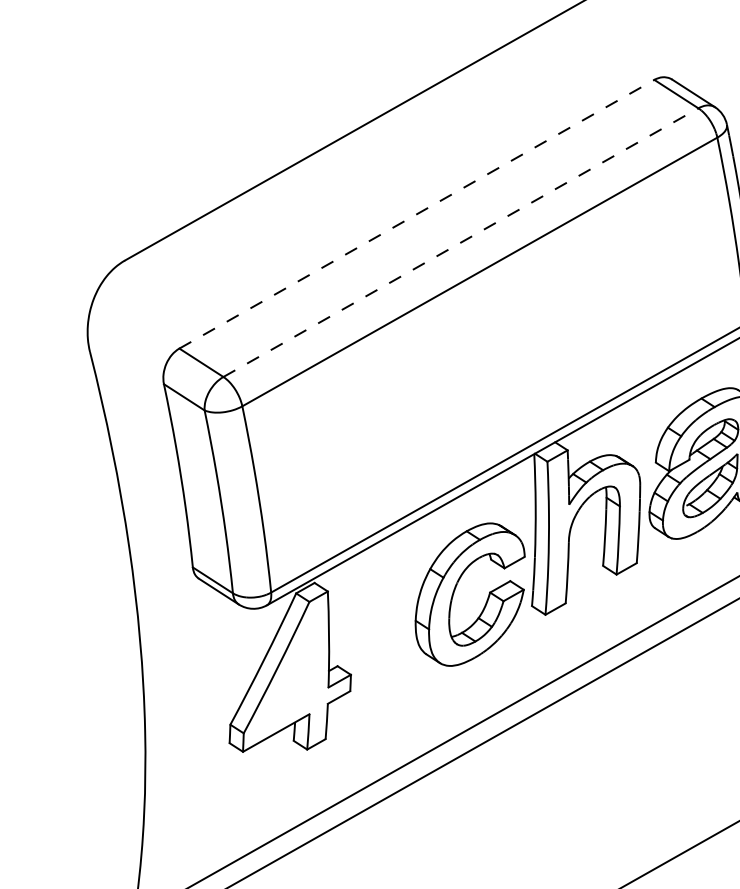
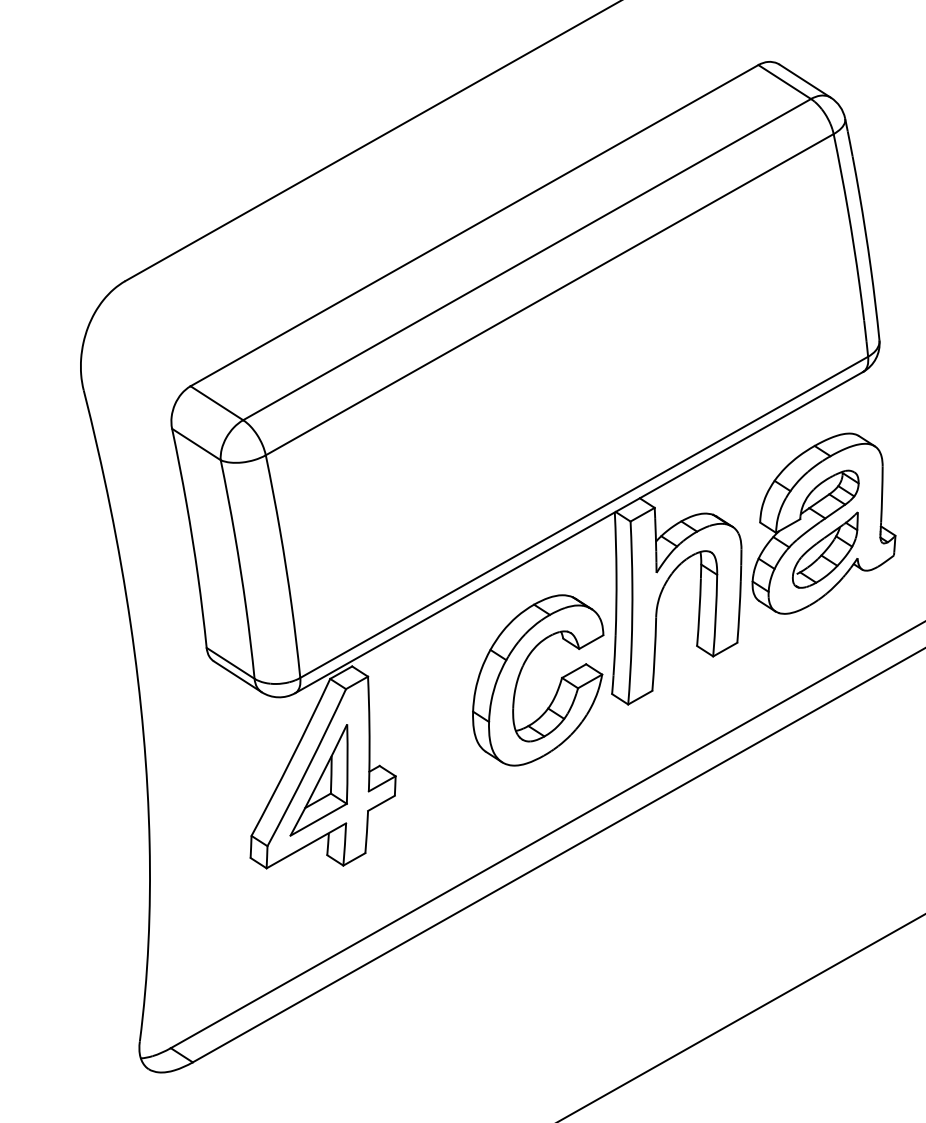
line: (416, 214) -> (474, 225), dashed -> solid
line: (461, 242) -> (527, 259), dashed -> solid
part: (286, 678) -> (318, 780), added

